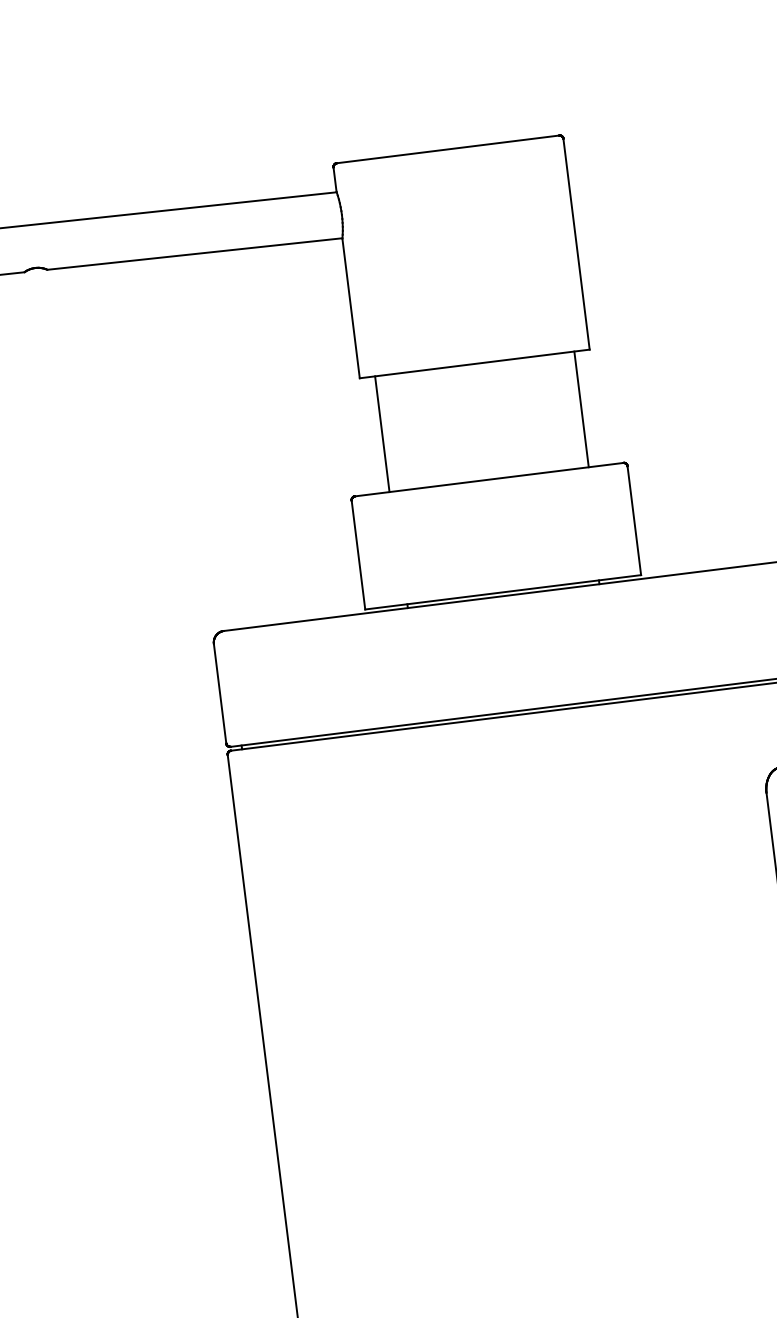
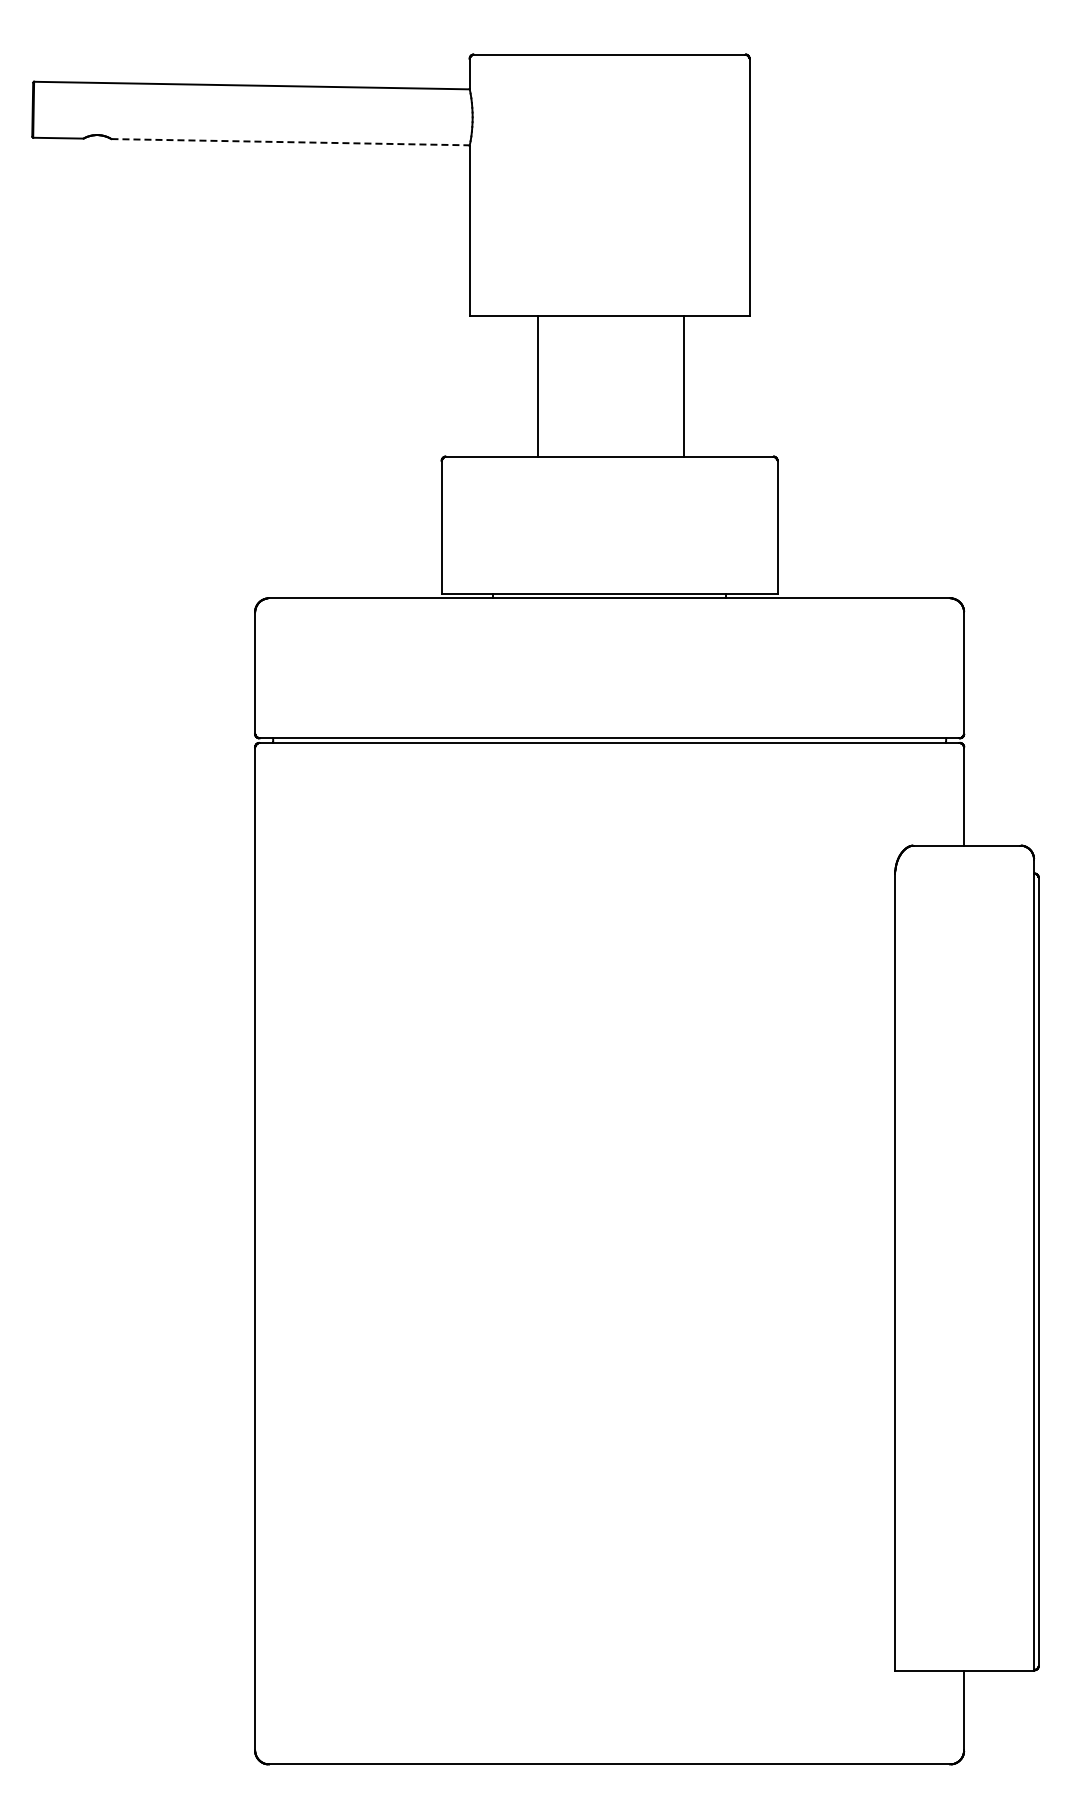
line: (195, 254) -> (291, 142), solid -> dashed
line: (581, 408) -> (683, 385), moved
line: (382, 433) -> (538, 385), moved

